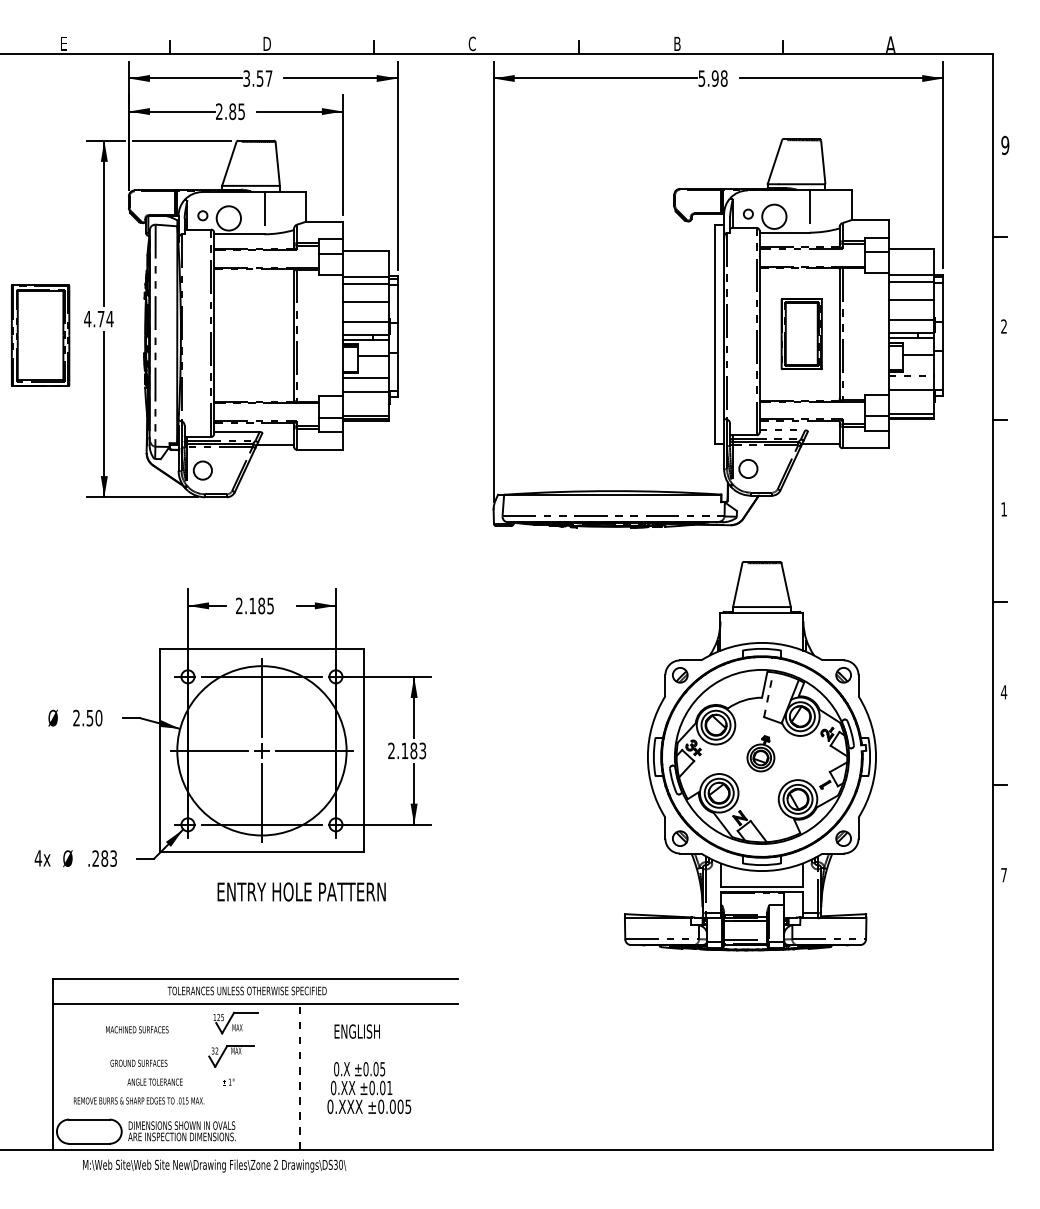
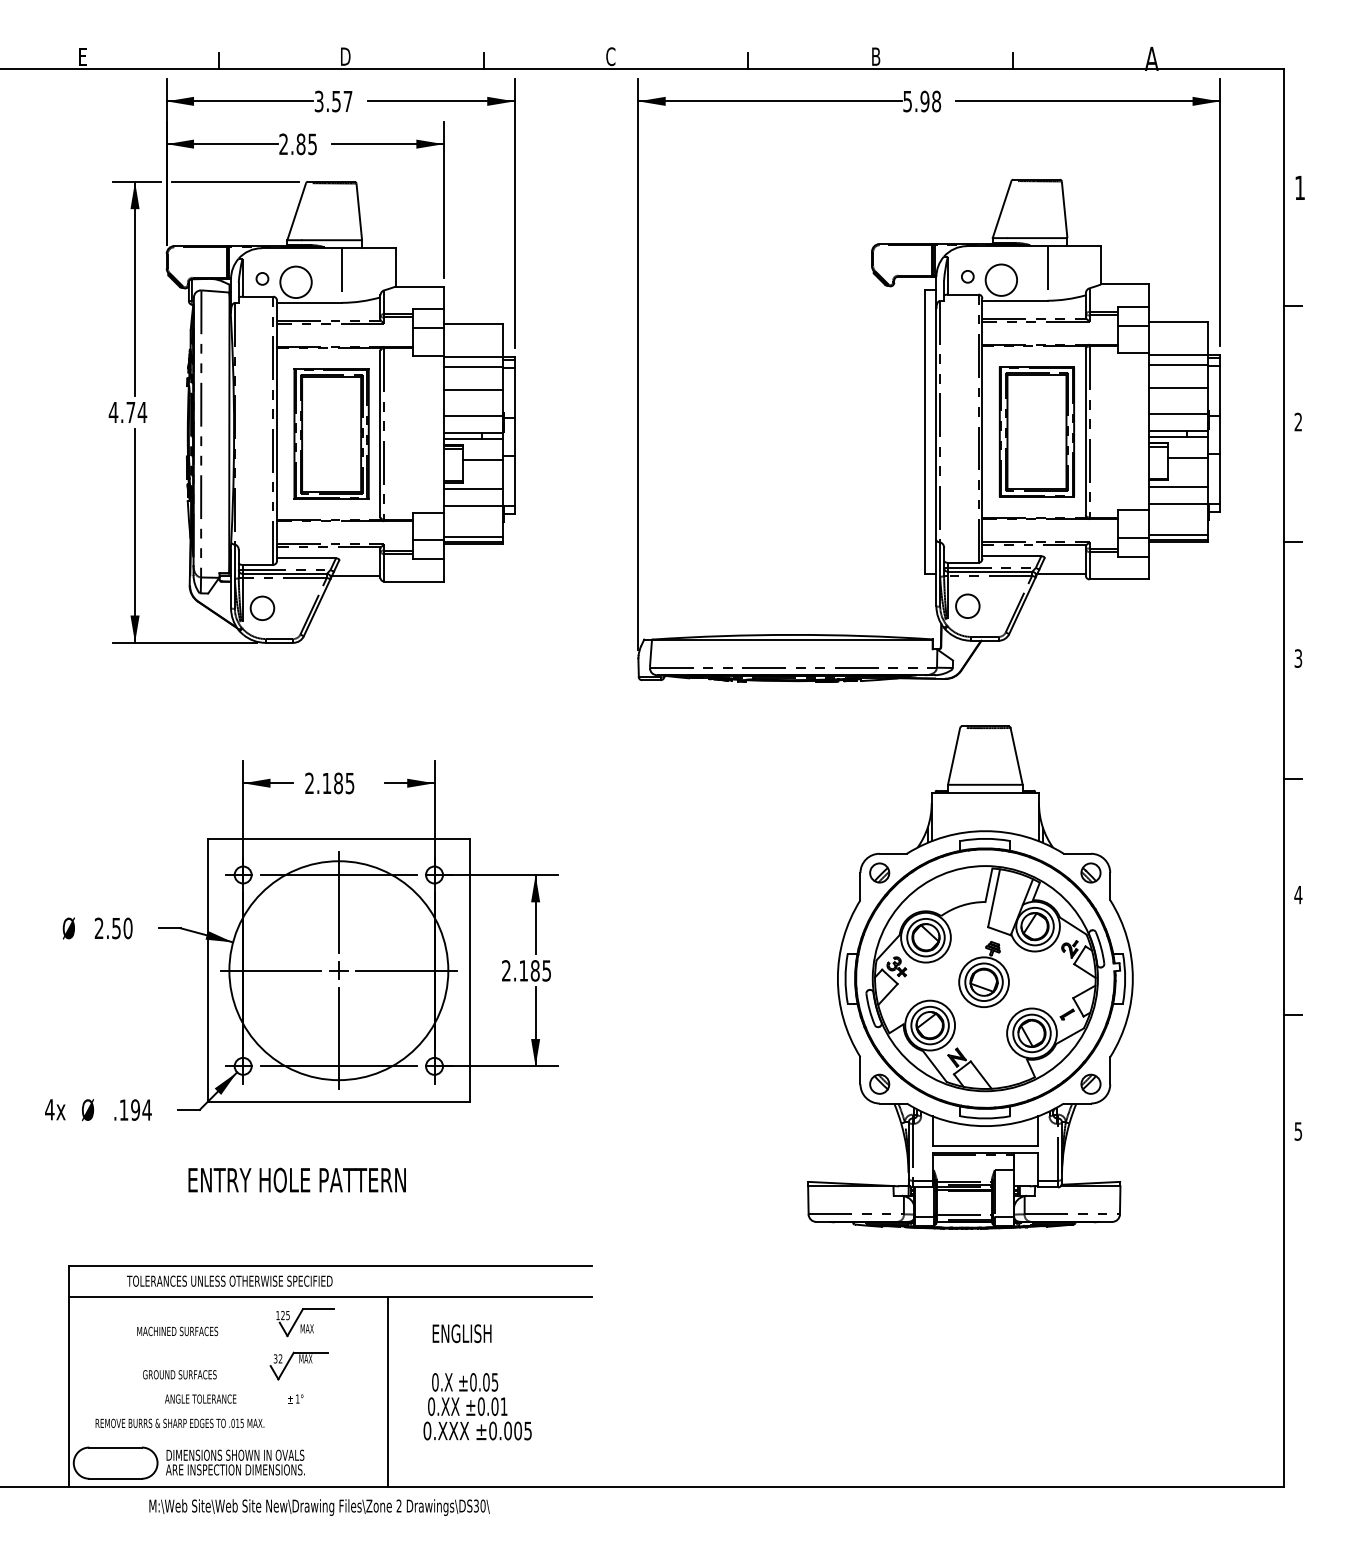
text: (1004, 145) -> (1299, 187), 9 -> 1
part: (801, 333) -> (1036, 431), size x1.43
part: (40, 335) -> (331, 433), moved
line: (911, 376) -> (1178, 486), dashed -> solid
line: (782, 430) -> (1012, 556), dashed -> solid
text: (1004, 509) -> (1298, 658), 1 -> 3
line: (769, 694) -> (994, 898), dashed -> solid
text: (422, 750) -> (546, 970), 2.183 -> 2.185
part: (760, 753) -> (983, 974), size x1.43
text: (104, 858) -> (135, 1109), .283 -> .194
text: (1004, 875) -> (1298, 1131), 7 -> 5
text: (301, 891) -> (296, 1179), moved
text: (246, 990) -> (229, 1280), moved
line: (299, 1077) -> (387, 1392), dashed -> solid
text: (214, 1165) -> (319, 1507), moved

